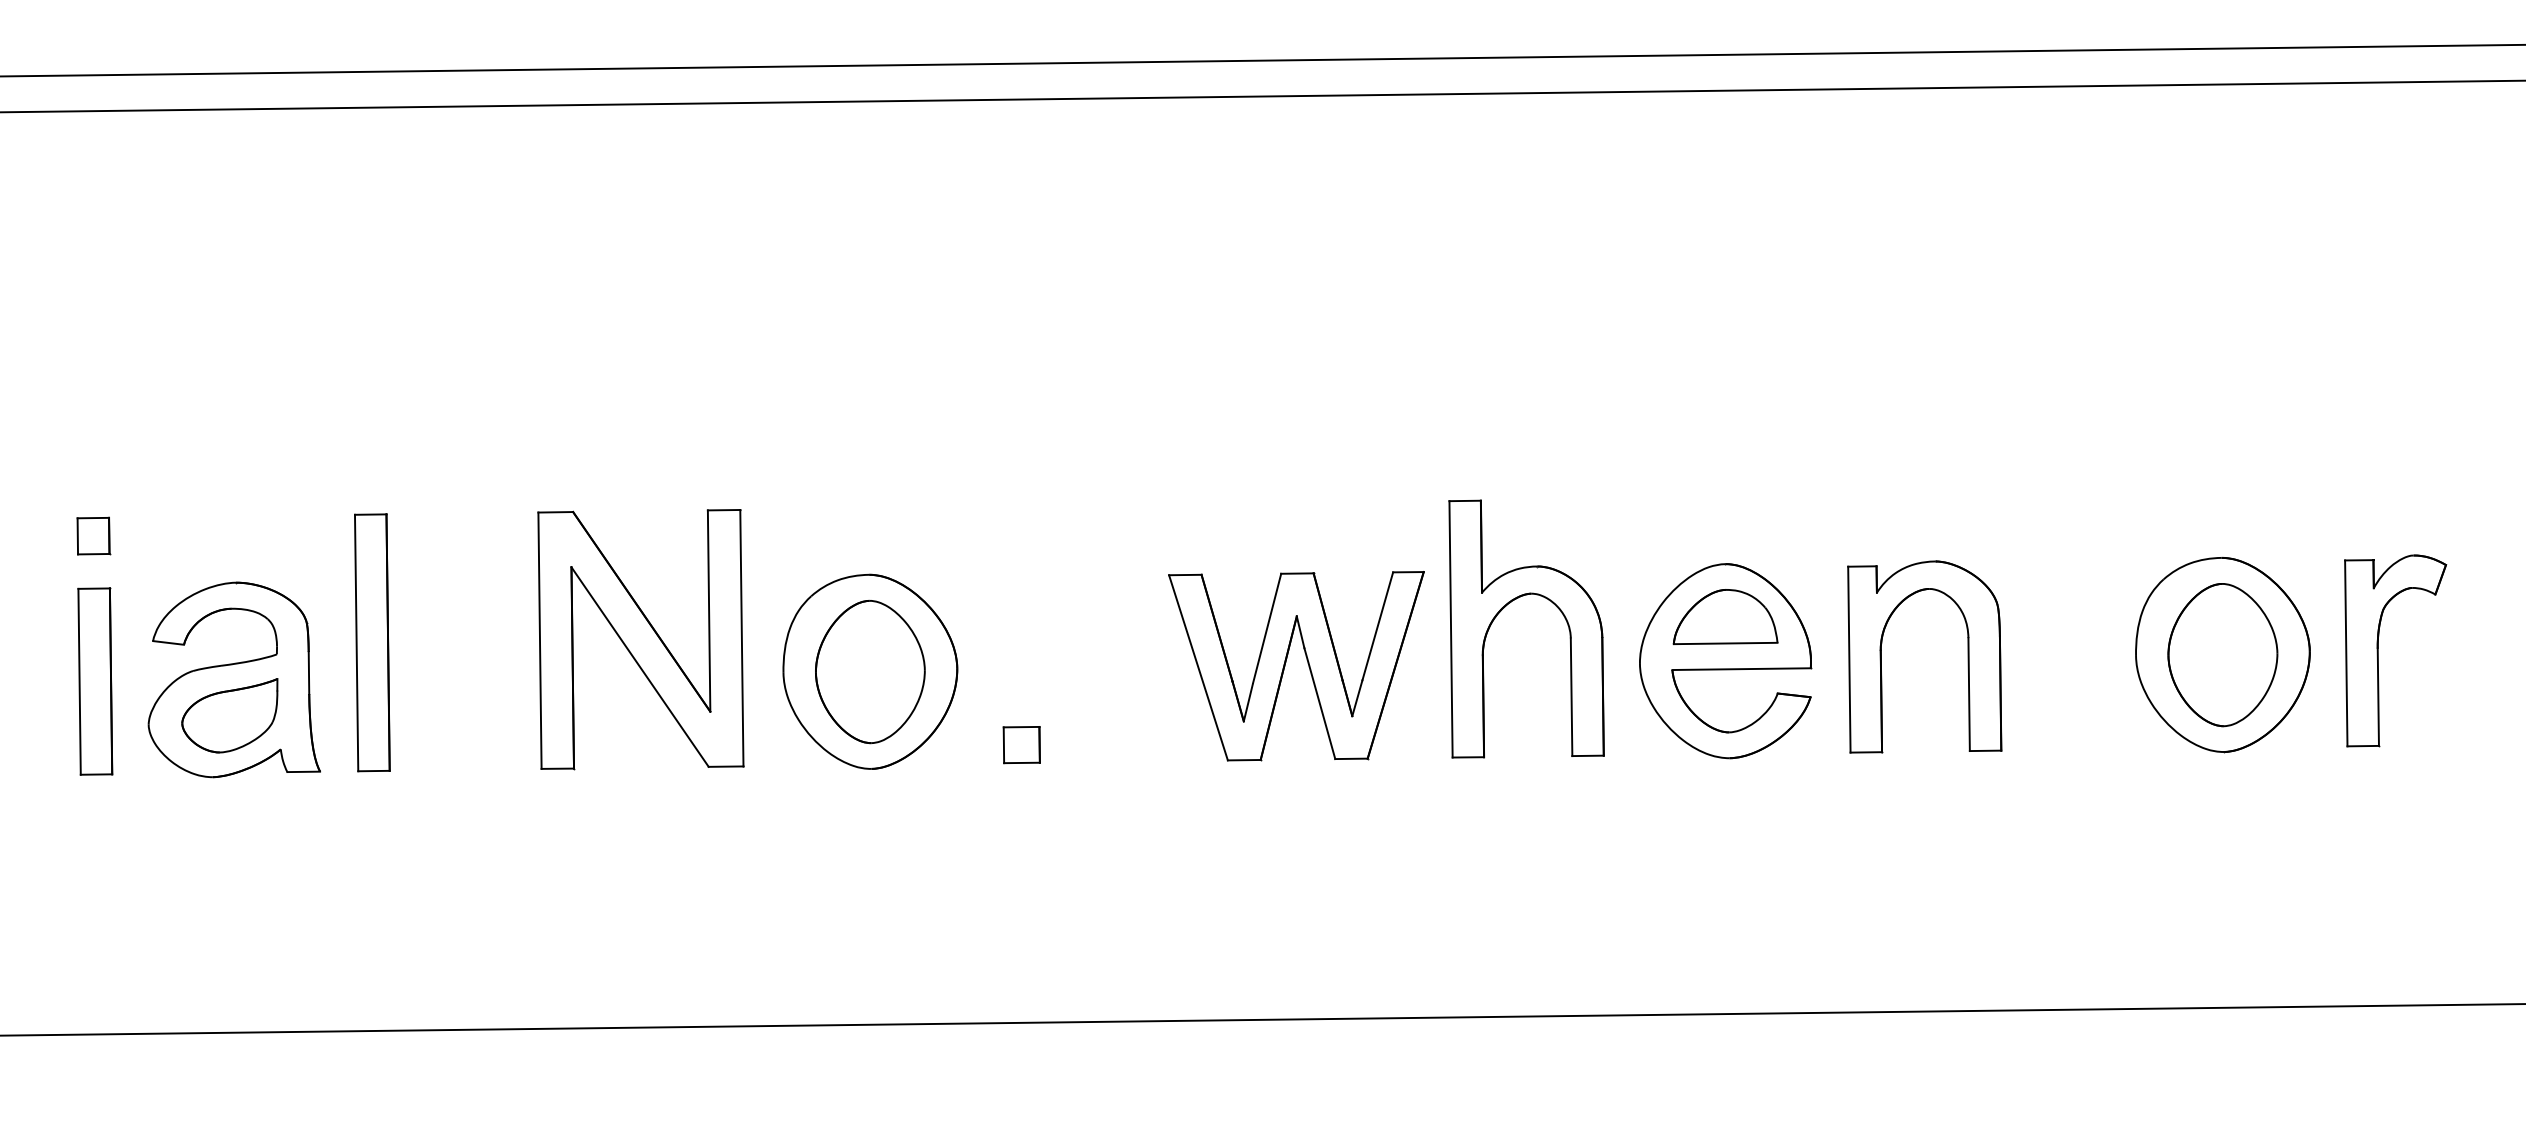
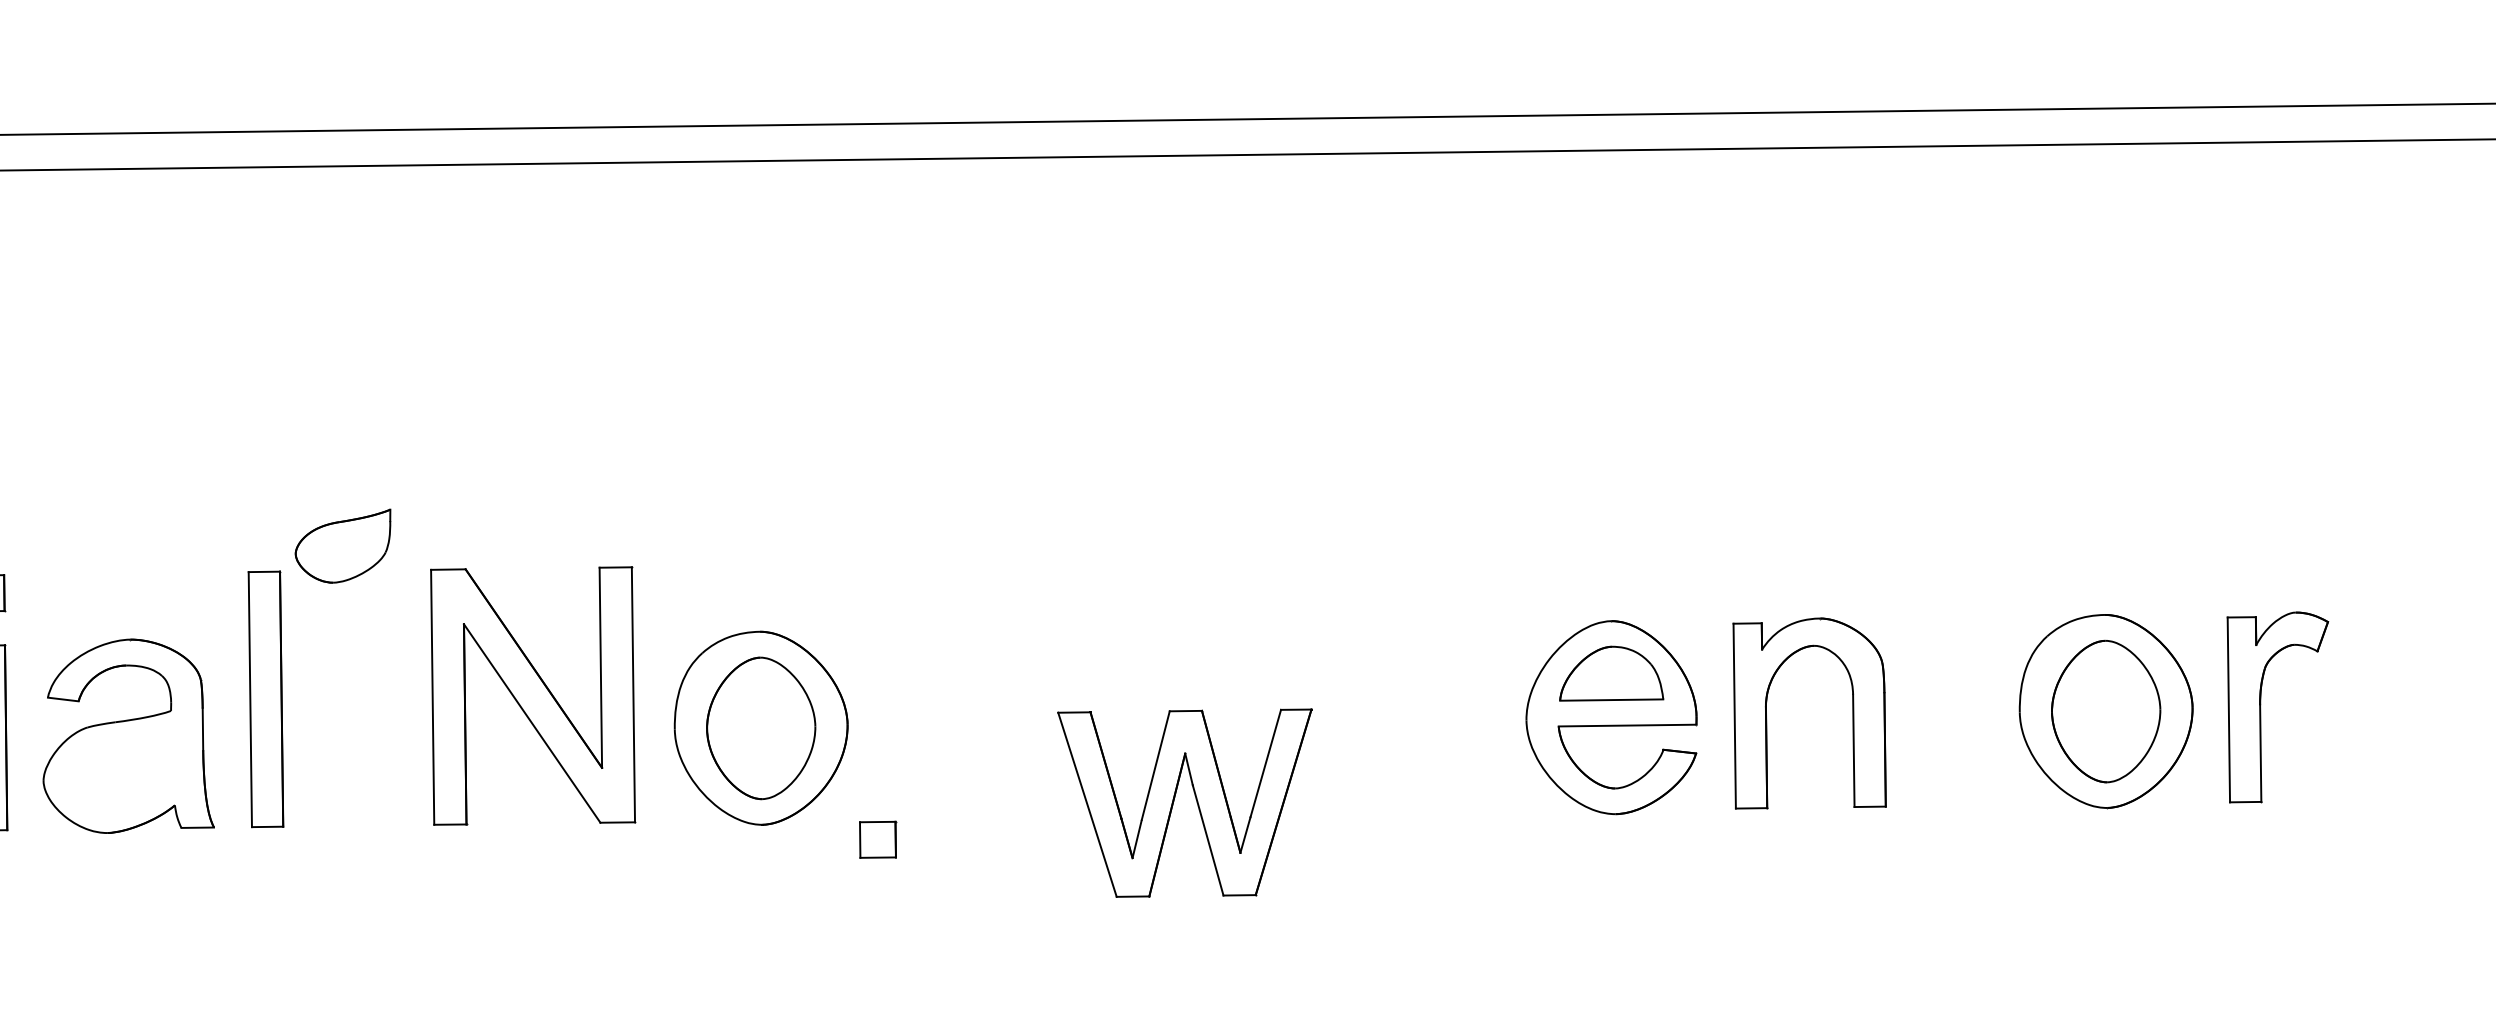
part: (1510, 603) -> (1397, 660), removed
part: (1286, 662) -> (1175, 799), moved
part: (229, 715) -> (342, 545), moved
part: (1021, 745) -> (877, 840), moved

